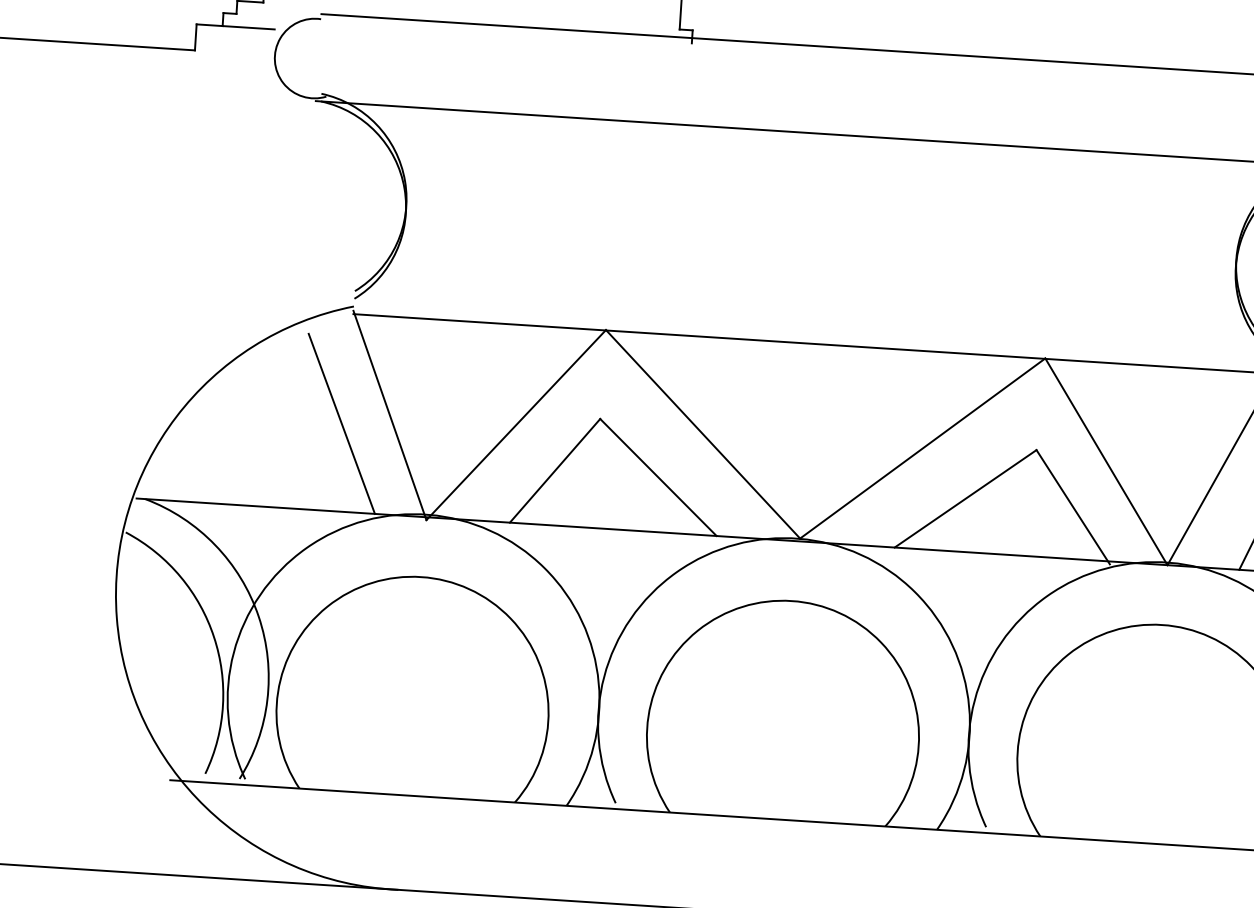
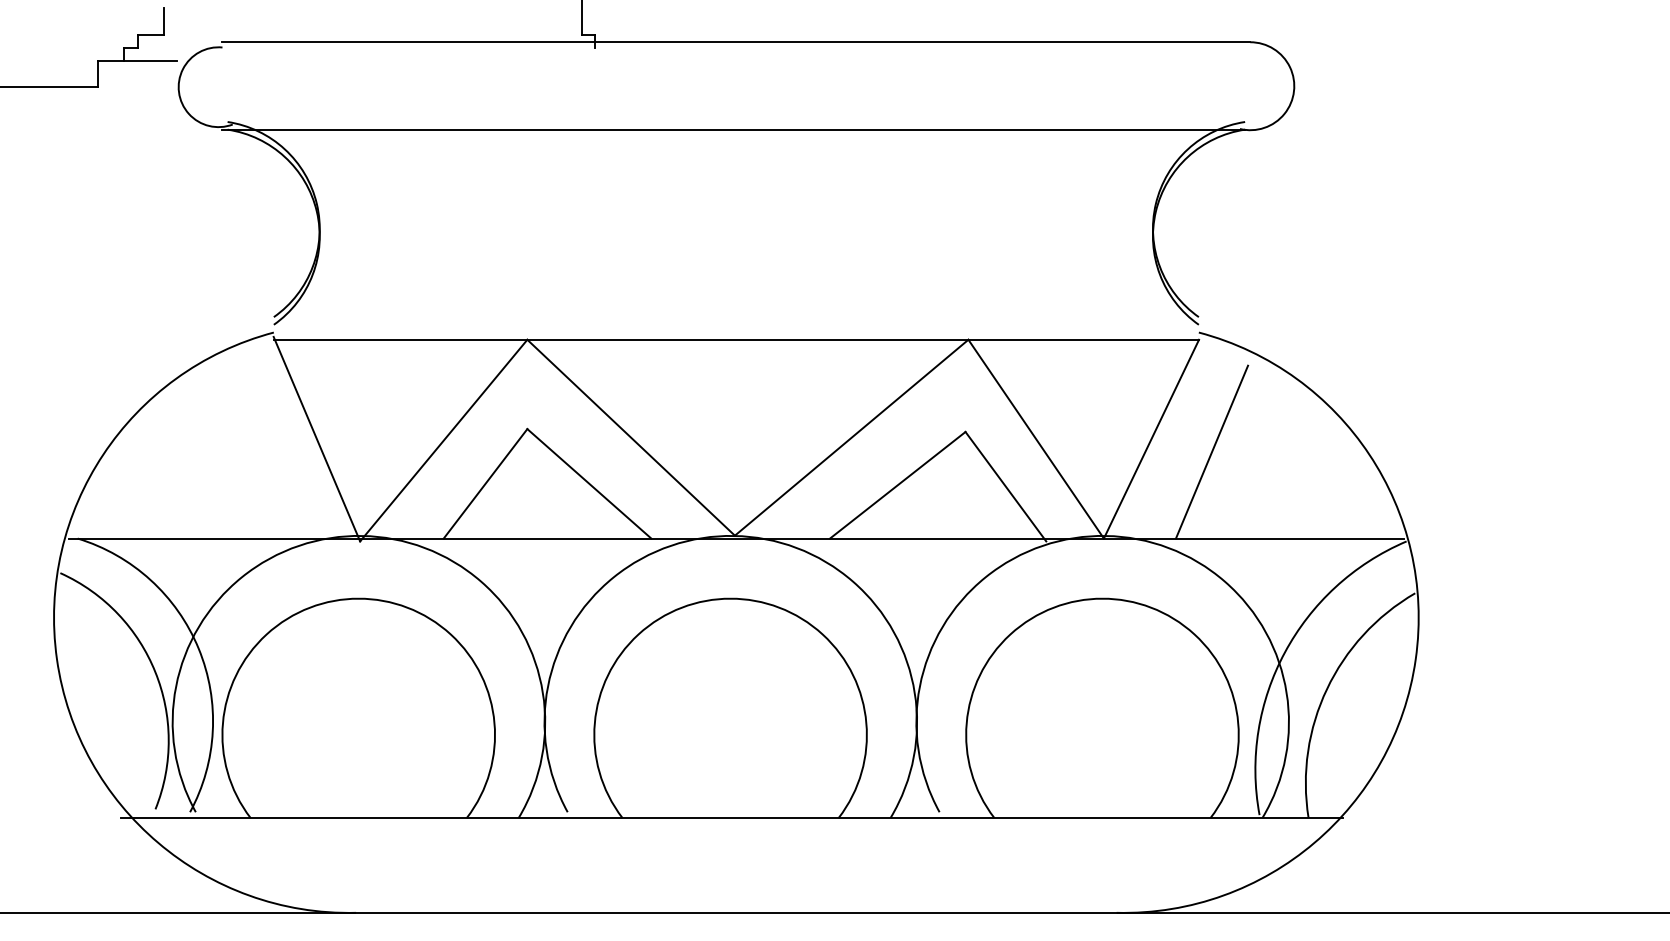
line: (341, 423) -> (269, 450), removed

